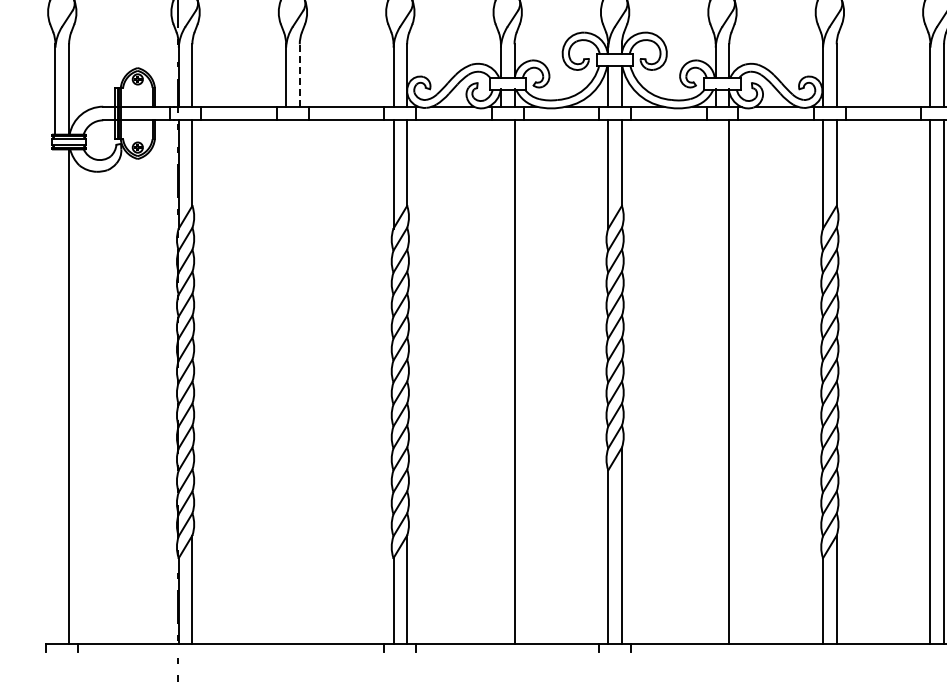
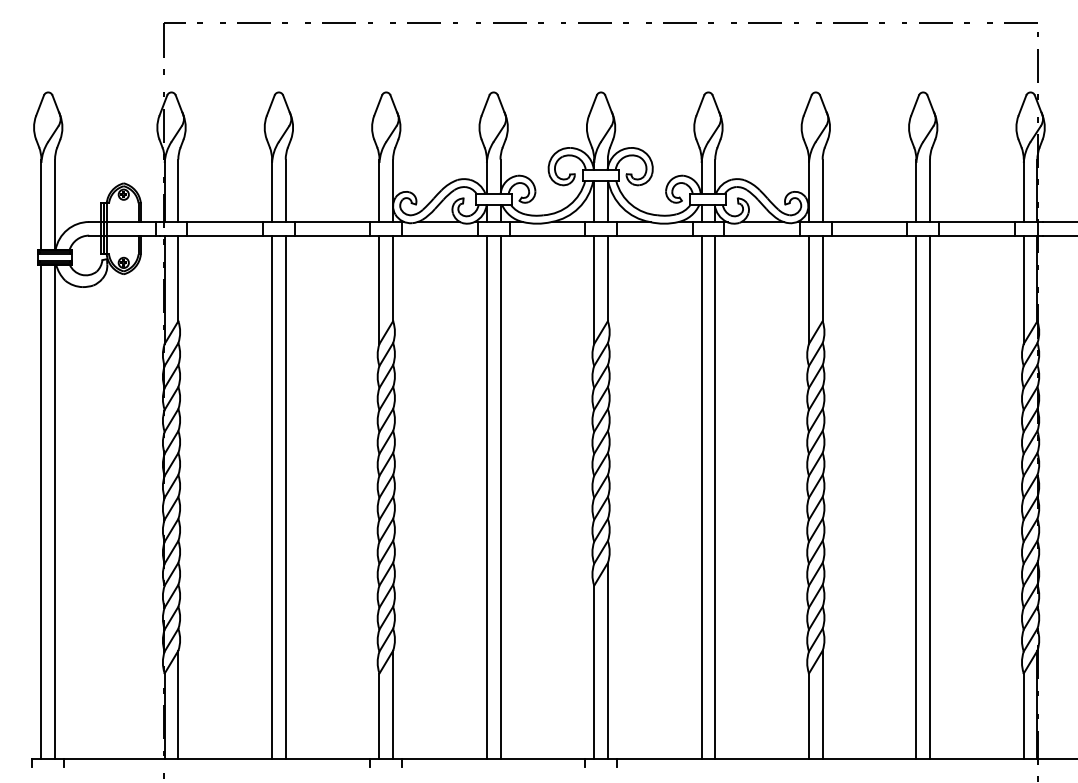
line: (299, 75) -> (285, 190), dashed -> solid
line: (286, 382) -> (272, 497), added
line: (299, 382) -> (285, 497), added
line: (500, 382) -> (486, 497), added
line: (715, 382) -> (701, 497), added
line: (55, 396) -> (41, 511), added

